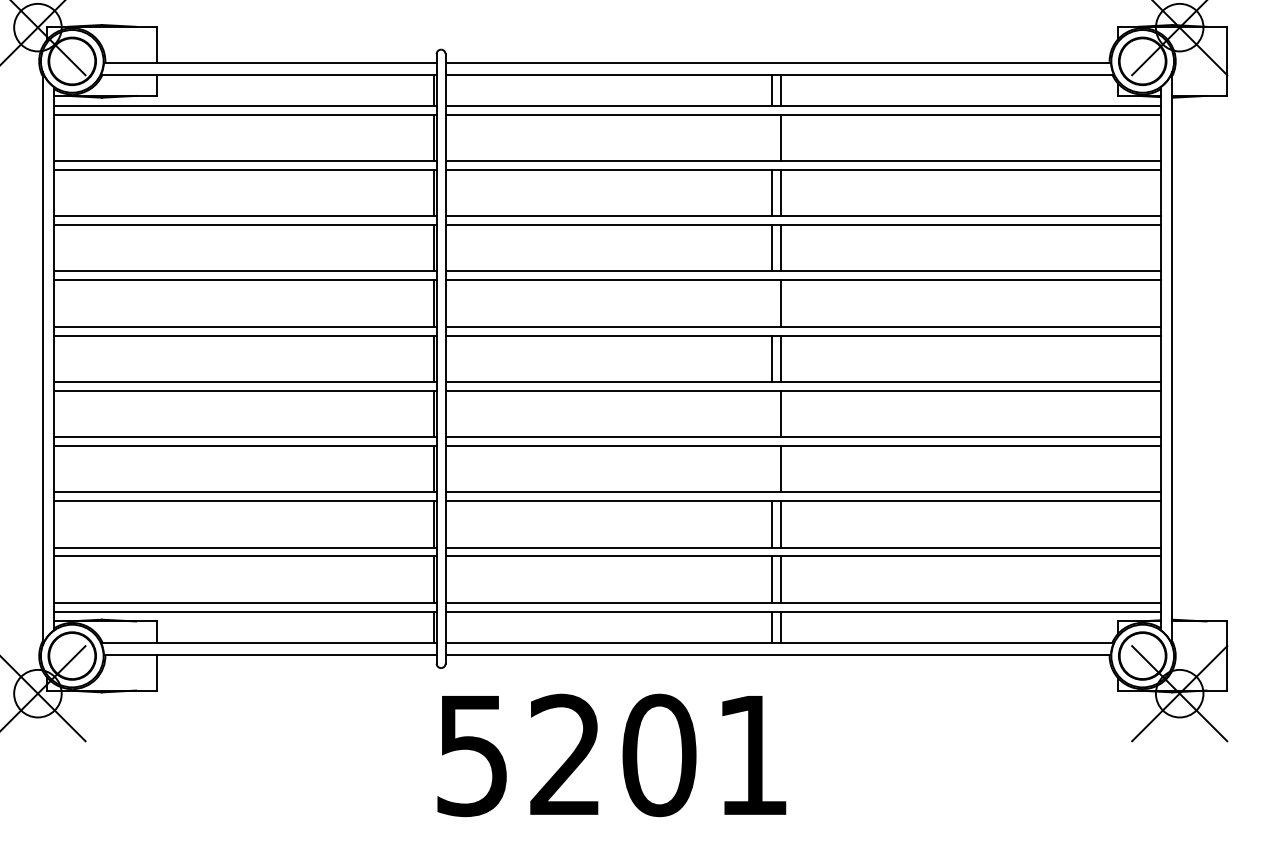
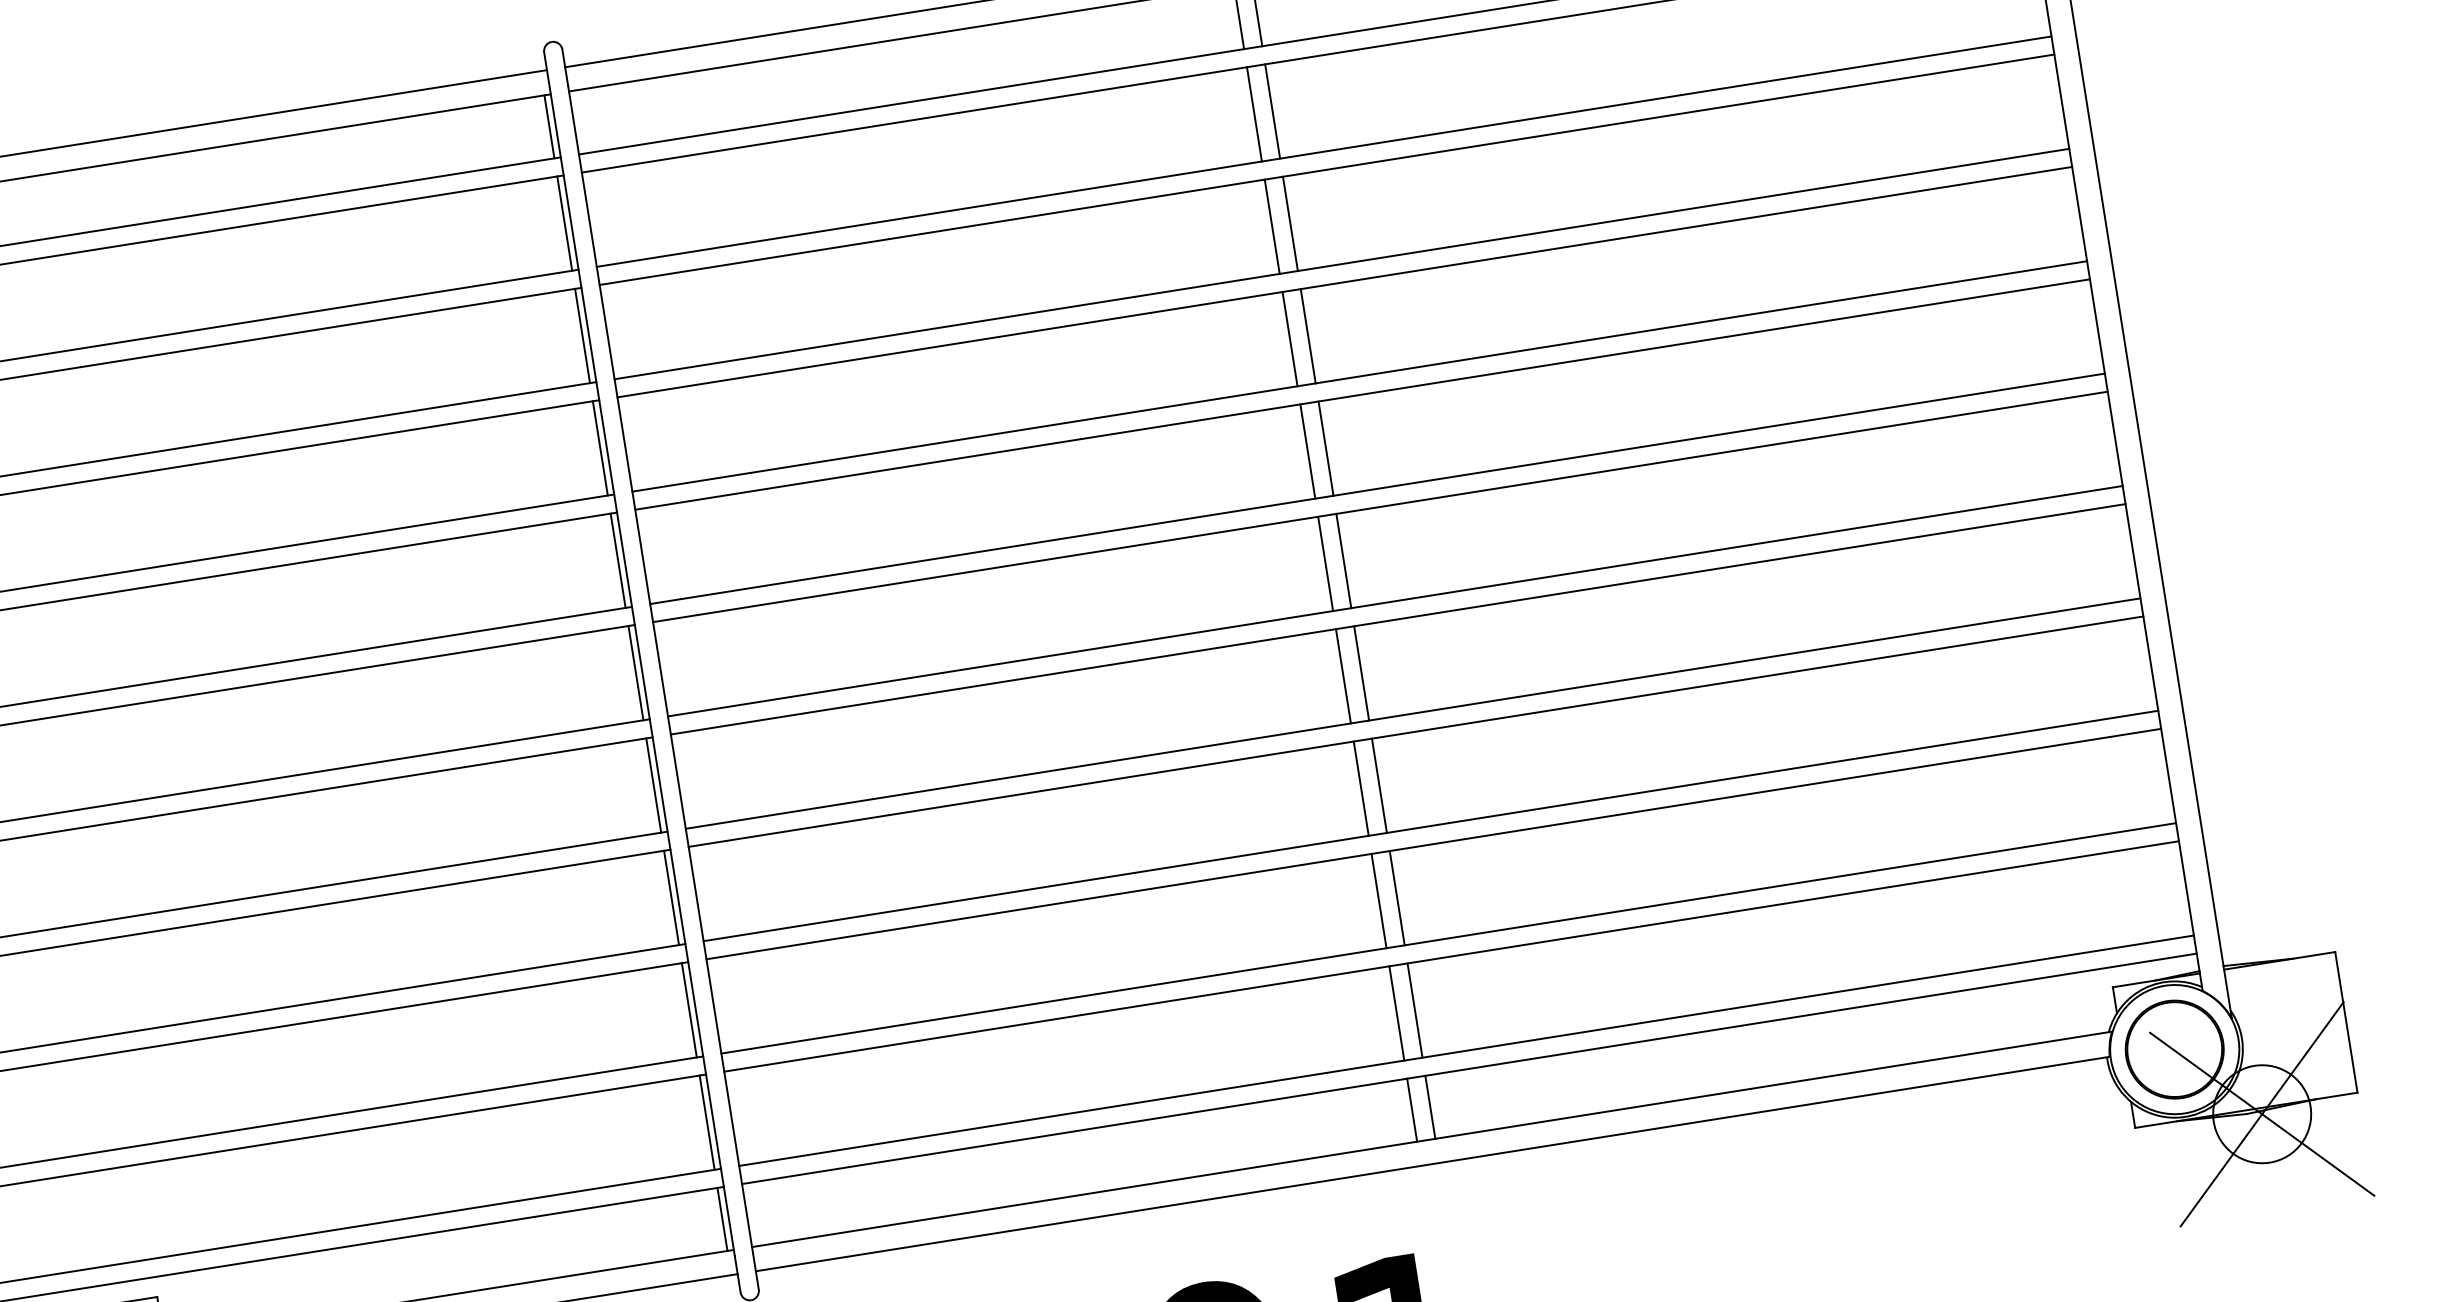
line: (772, 137) -> (1254, 113), added
line: (772, 303) -> (1307, 451), added
line: (772, 413) -> (1343, 675), added
line: (772, 469) -> (1361, 789), added

